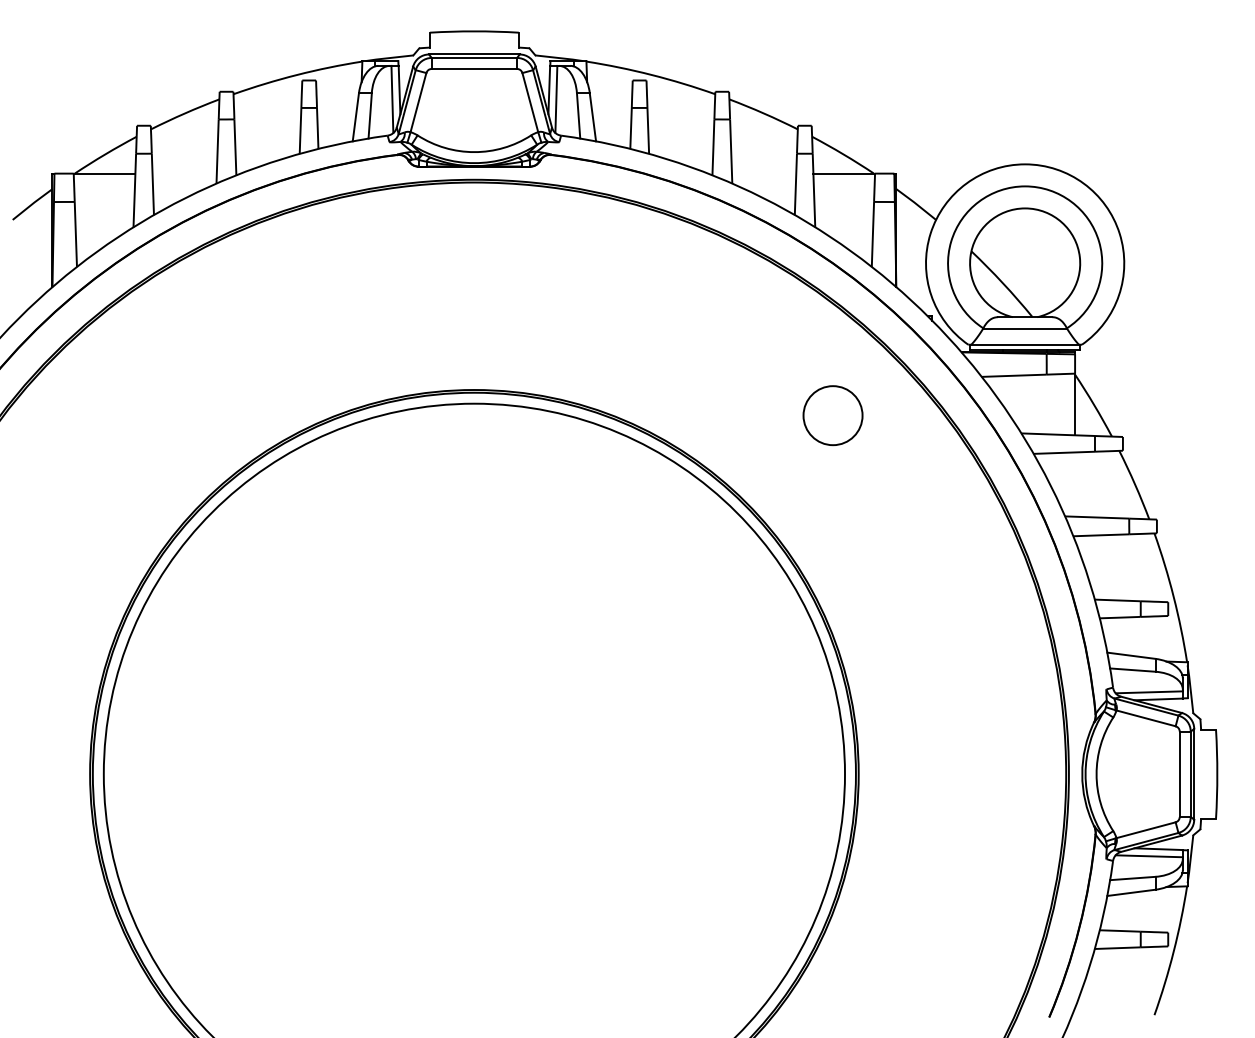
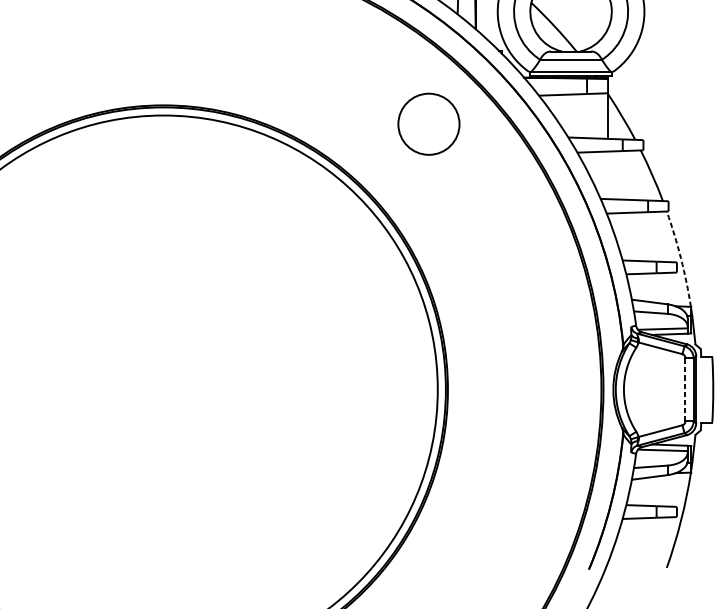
circle: (832, 415) -> (428, 124), size x1.4
arc: (1173, 597) -> (680, 258), solid -> dashed
line: (1179, 774) -> (685, 389), solid -> dashed

